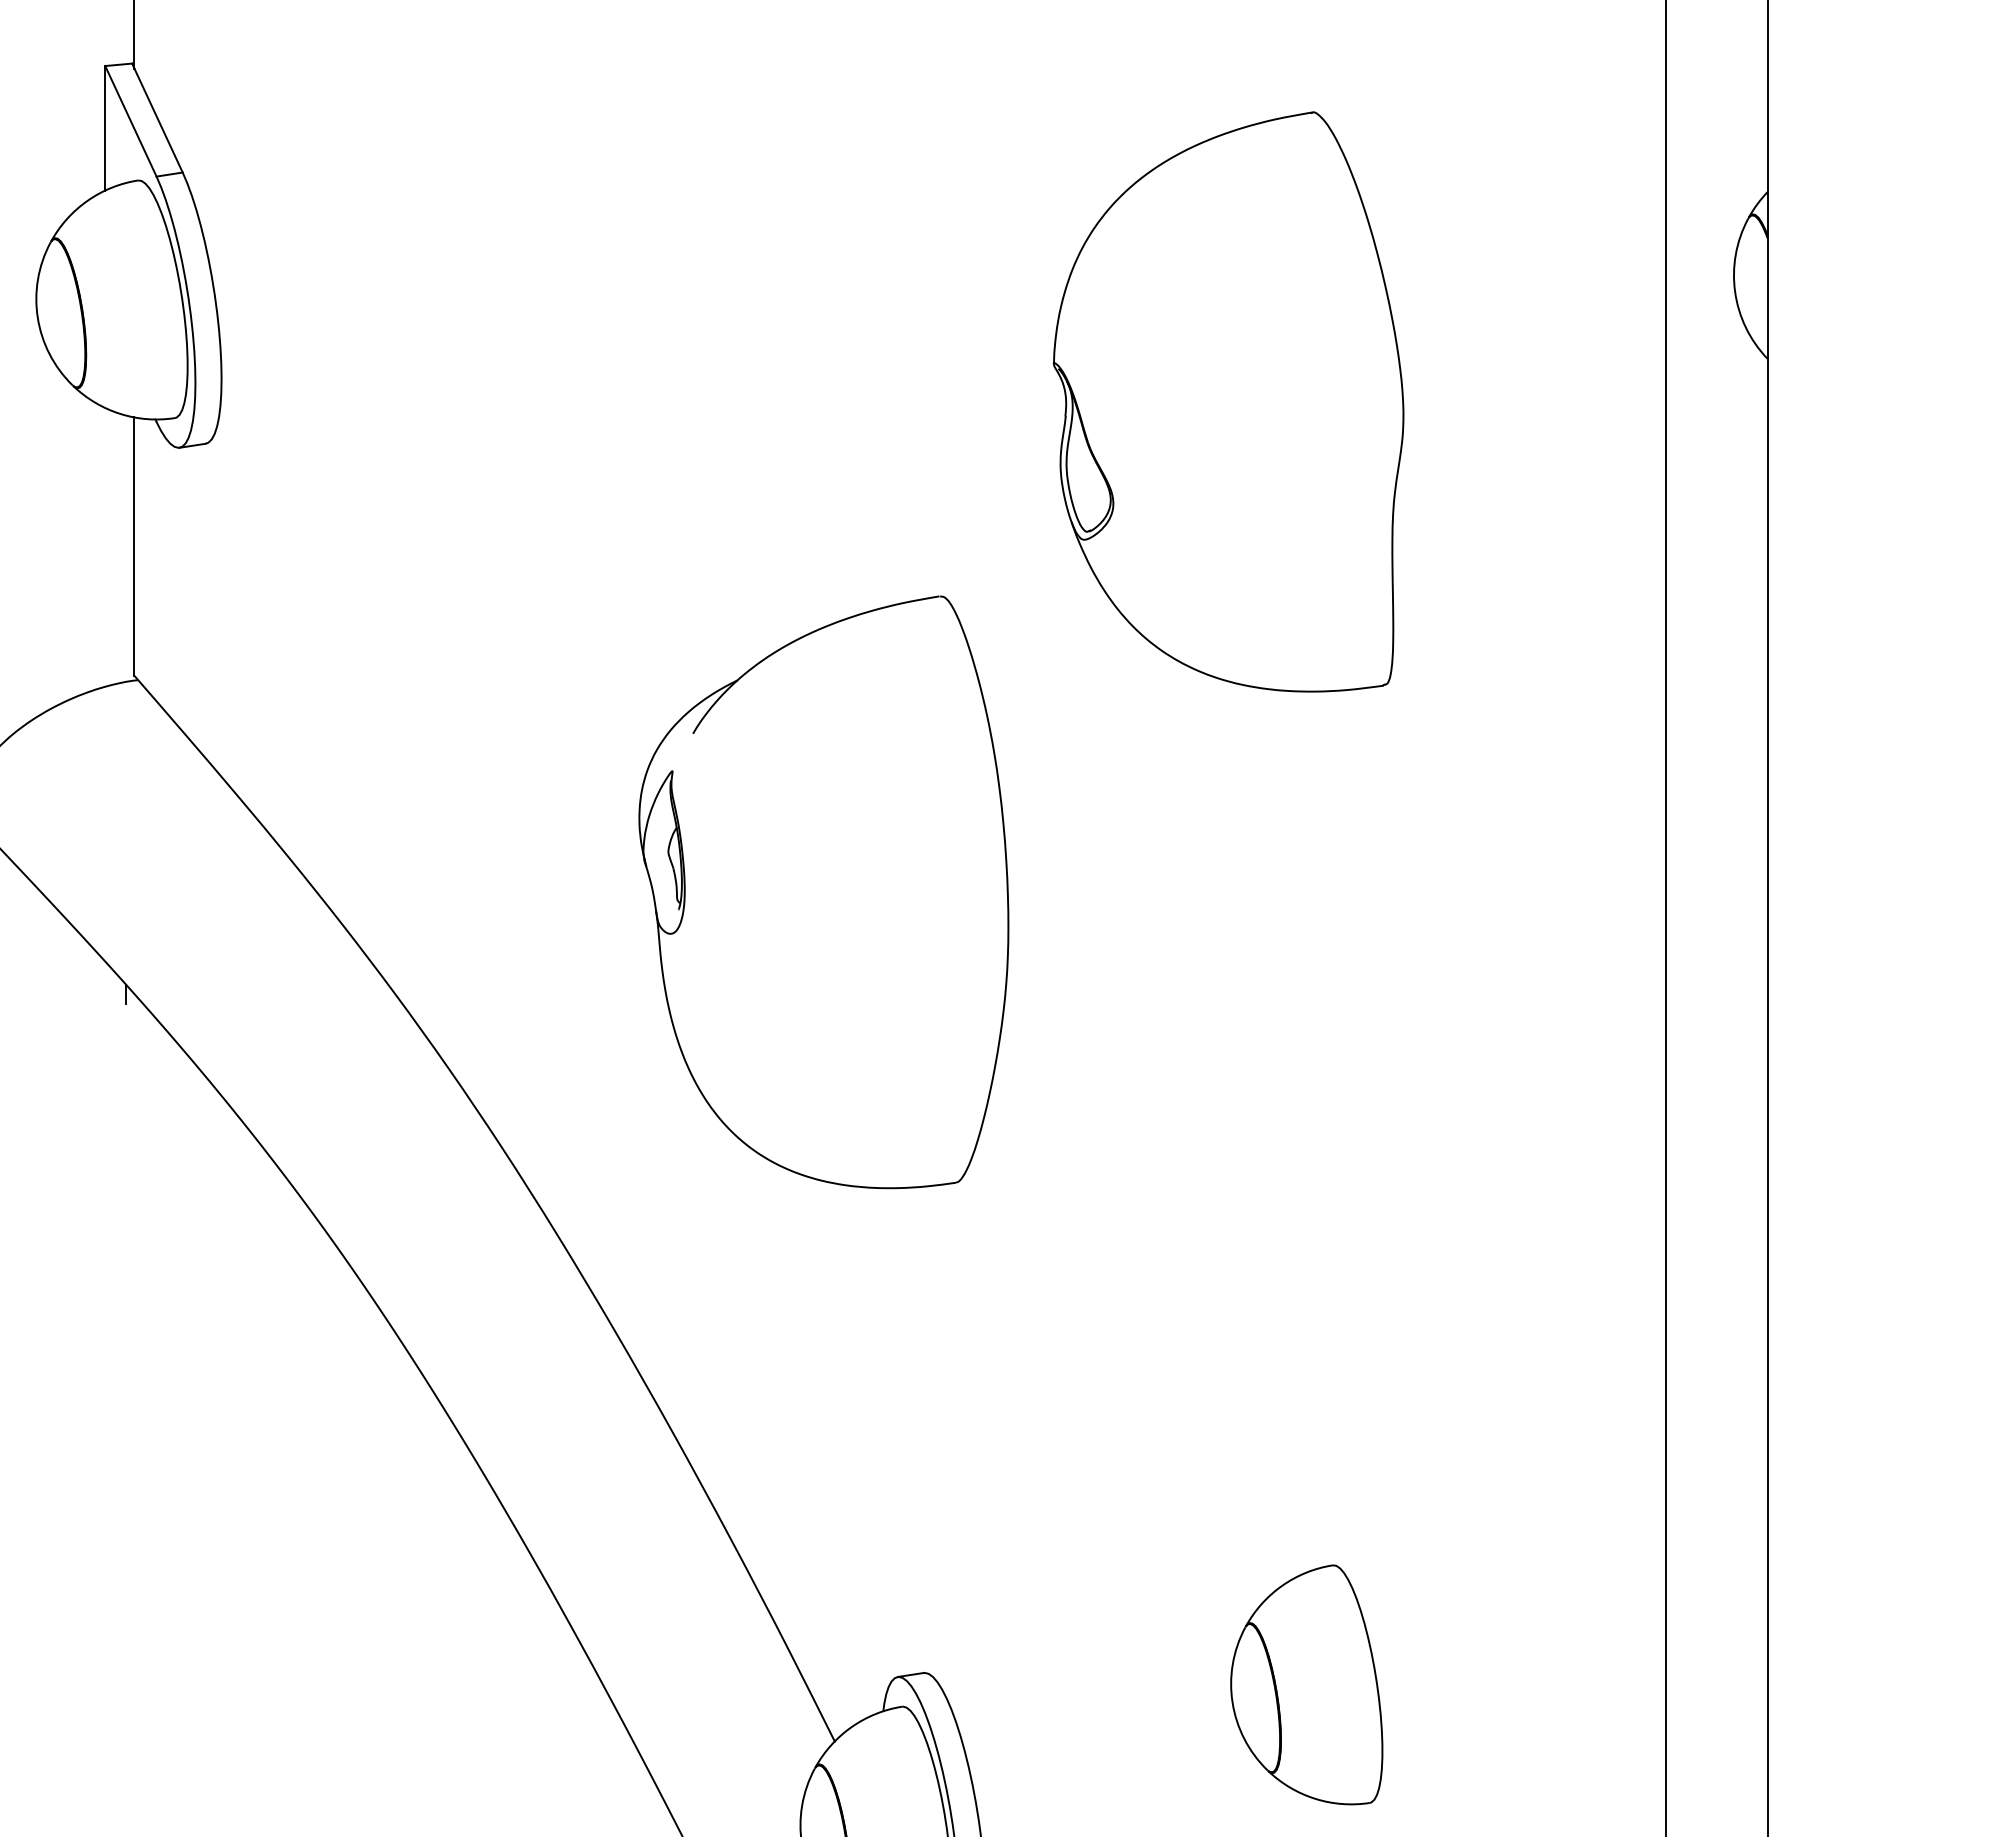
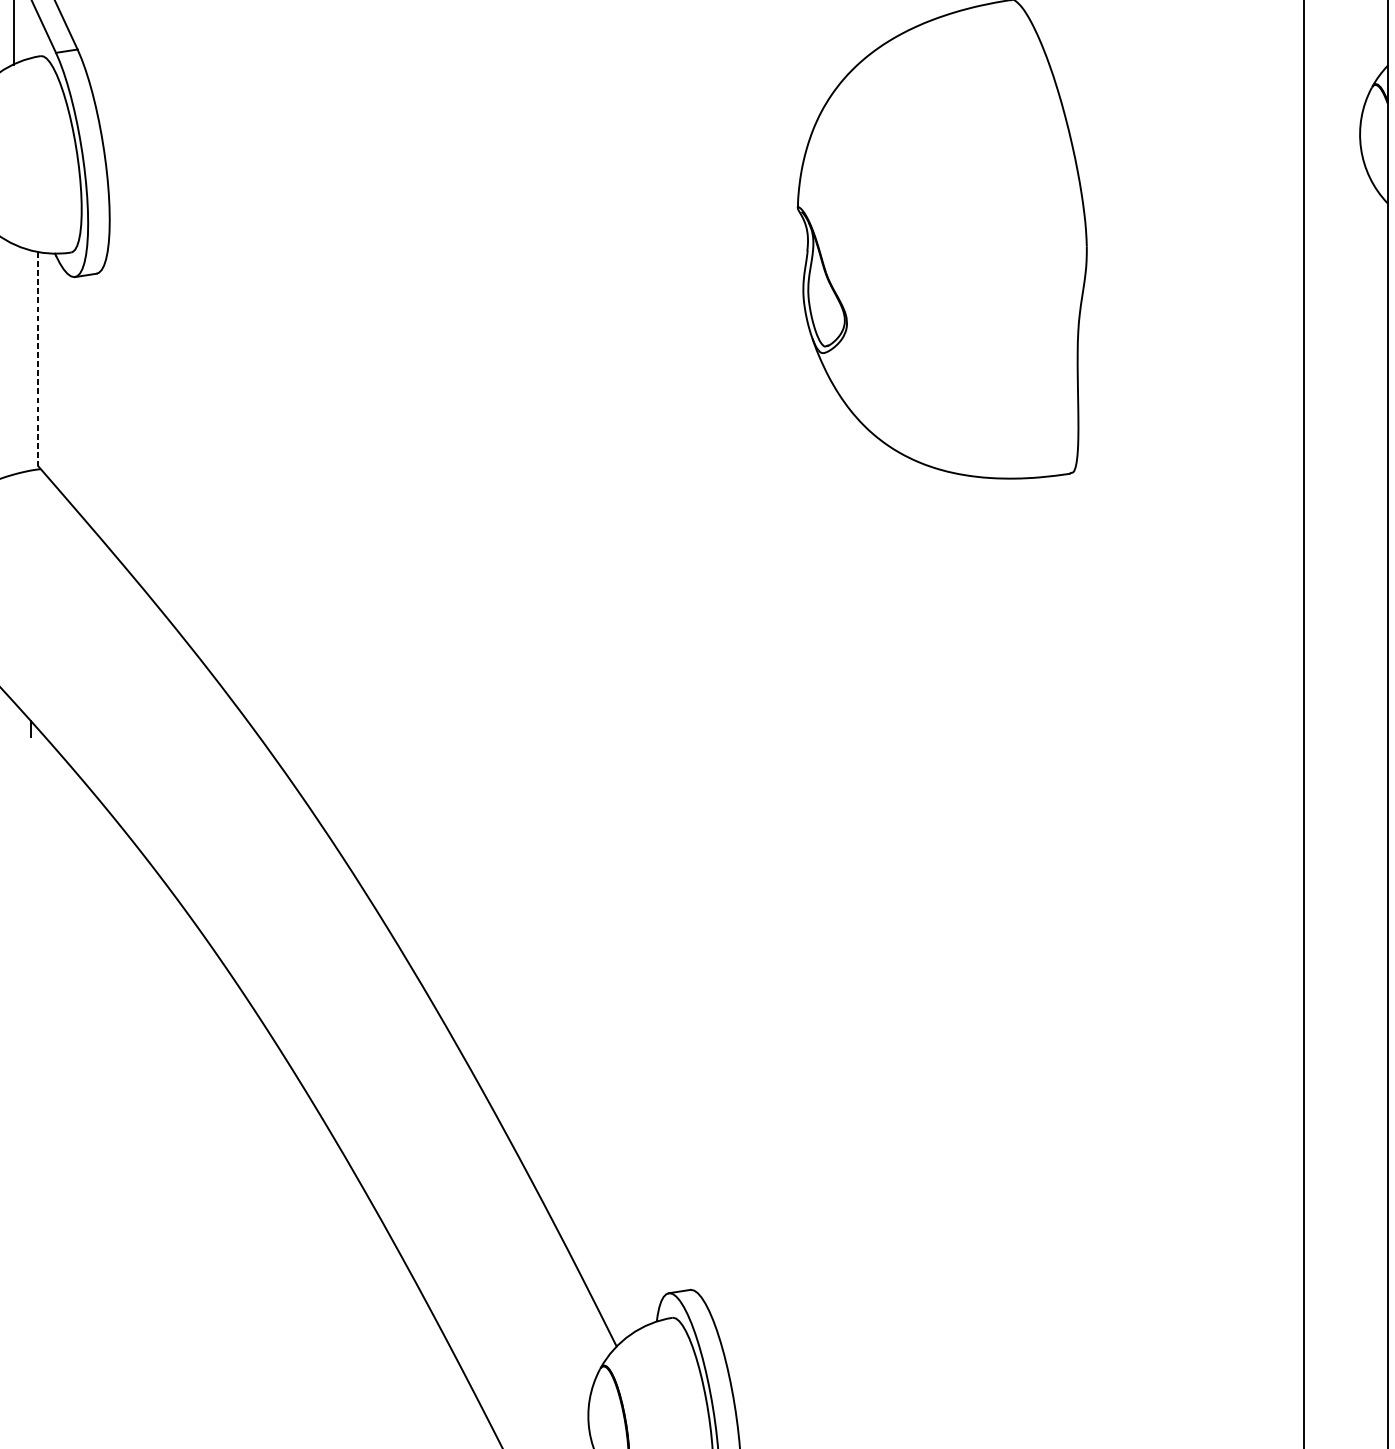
line: (134, 547) -> (37, 359), solid -> dashed
part: (823, 892) -> (607, 644), removed
part: (1306, 1684) -> (1006, 1299), removed

